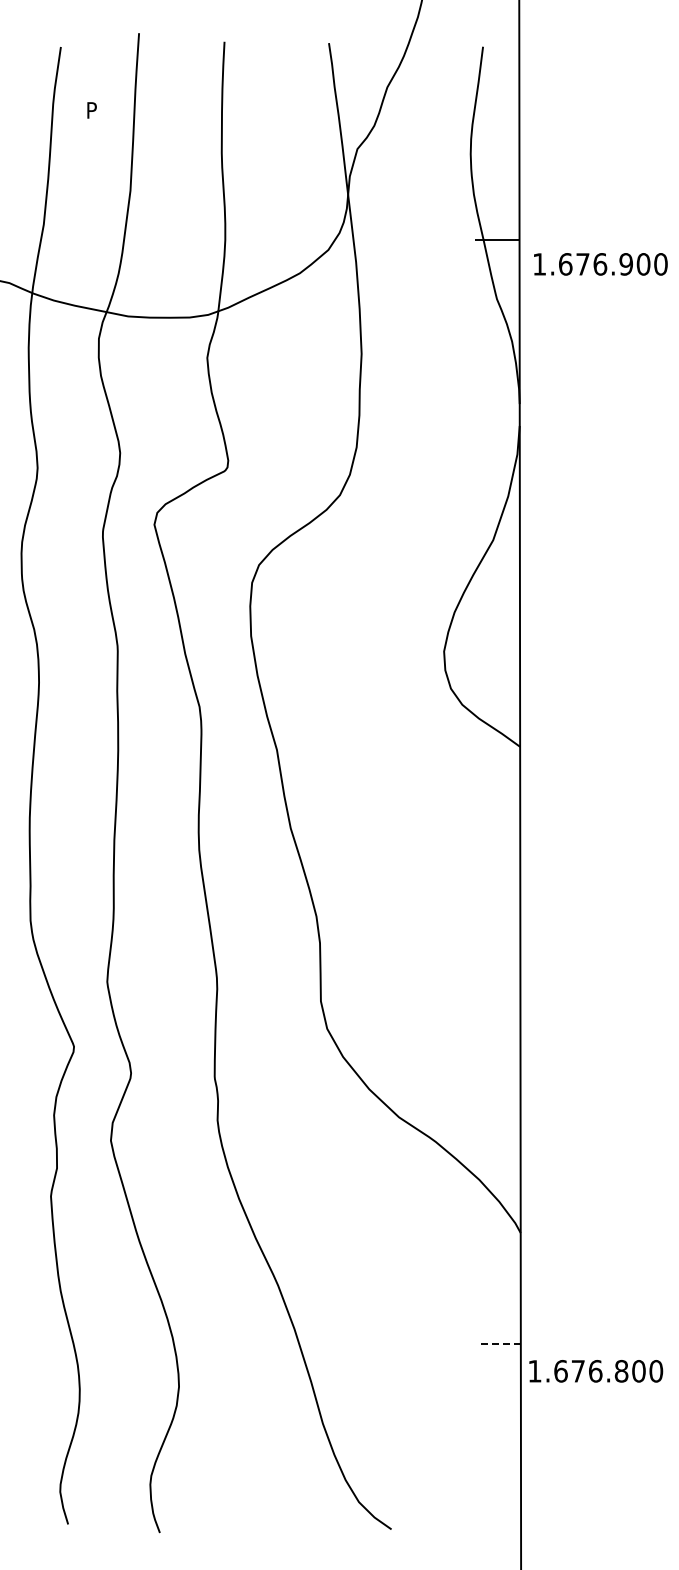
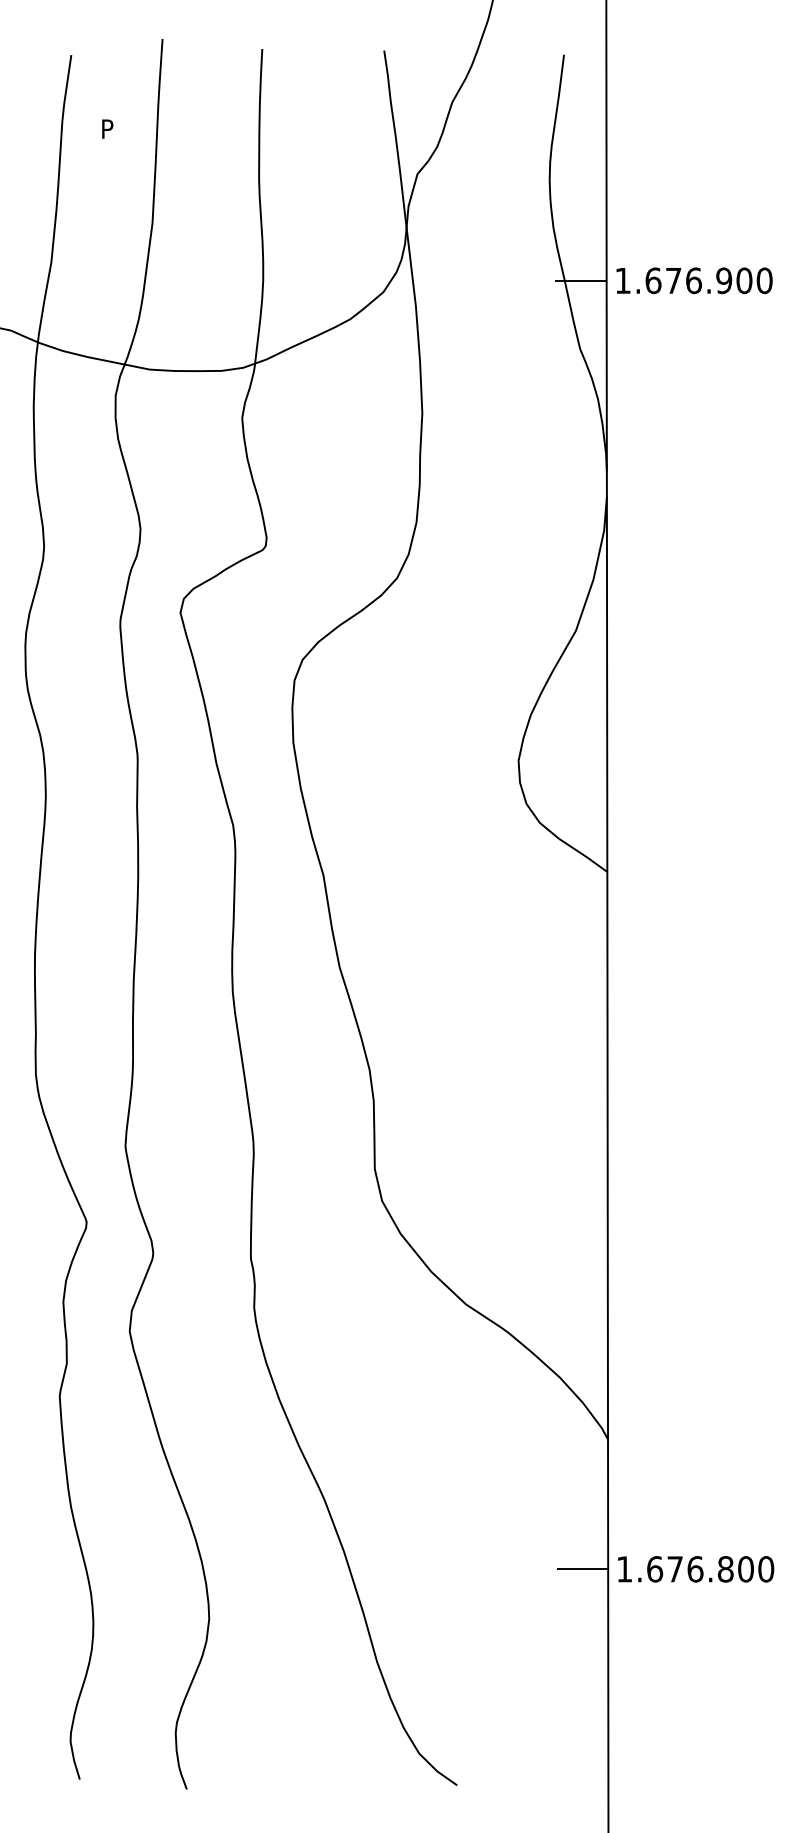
text: (600, 264) -> (694, 280), moved
line: (498, 1344) -> (582, 1569), dashed -> solid
text: (596, 1371) -> (696, 1569), moved

